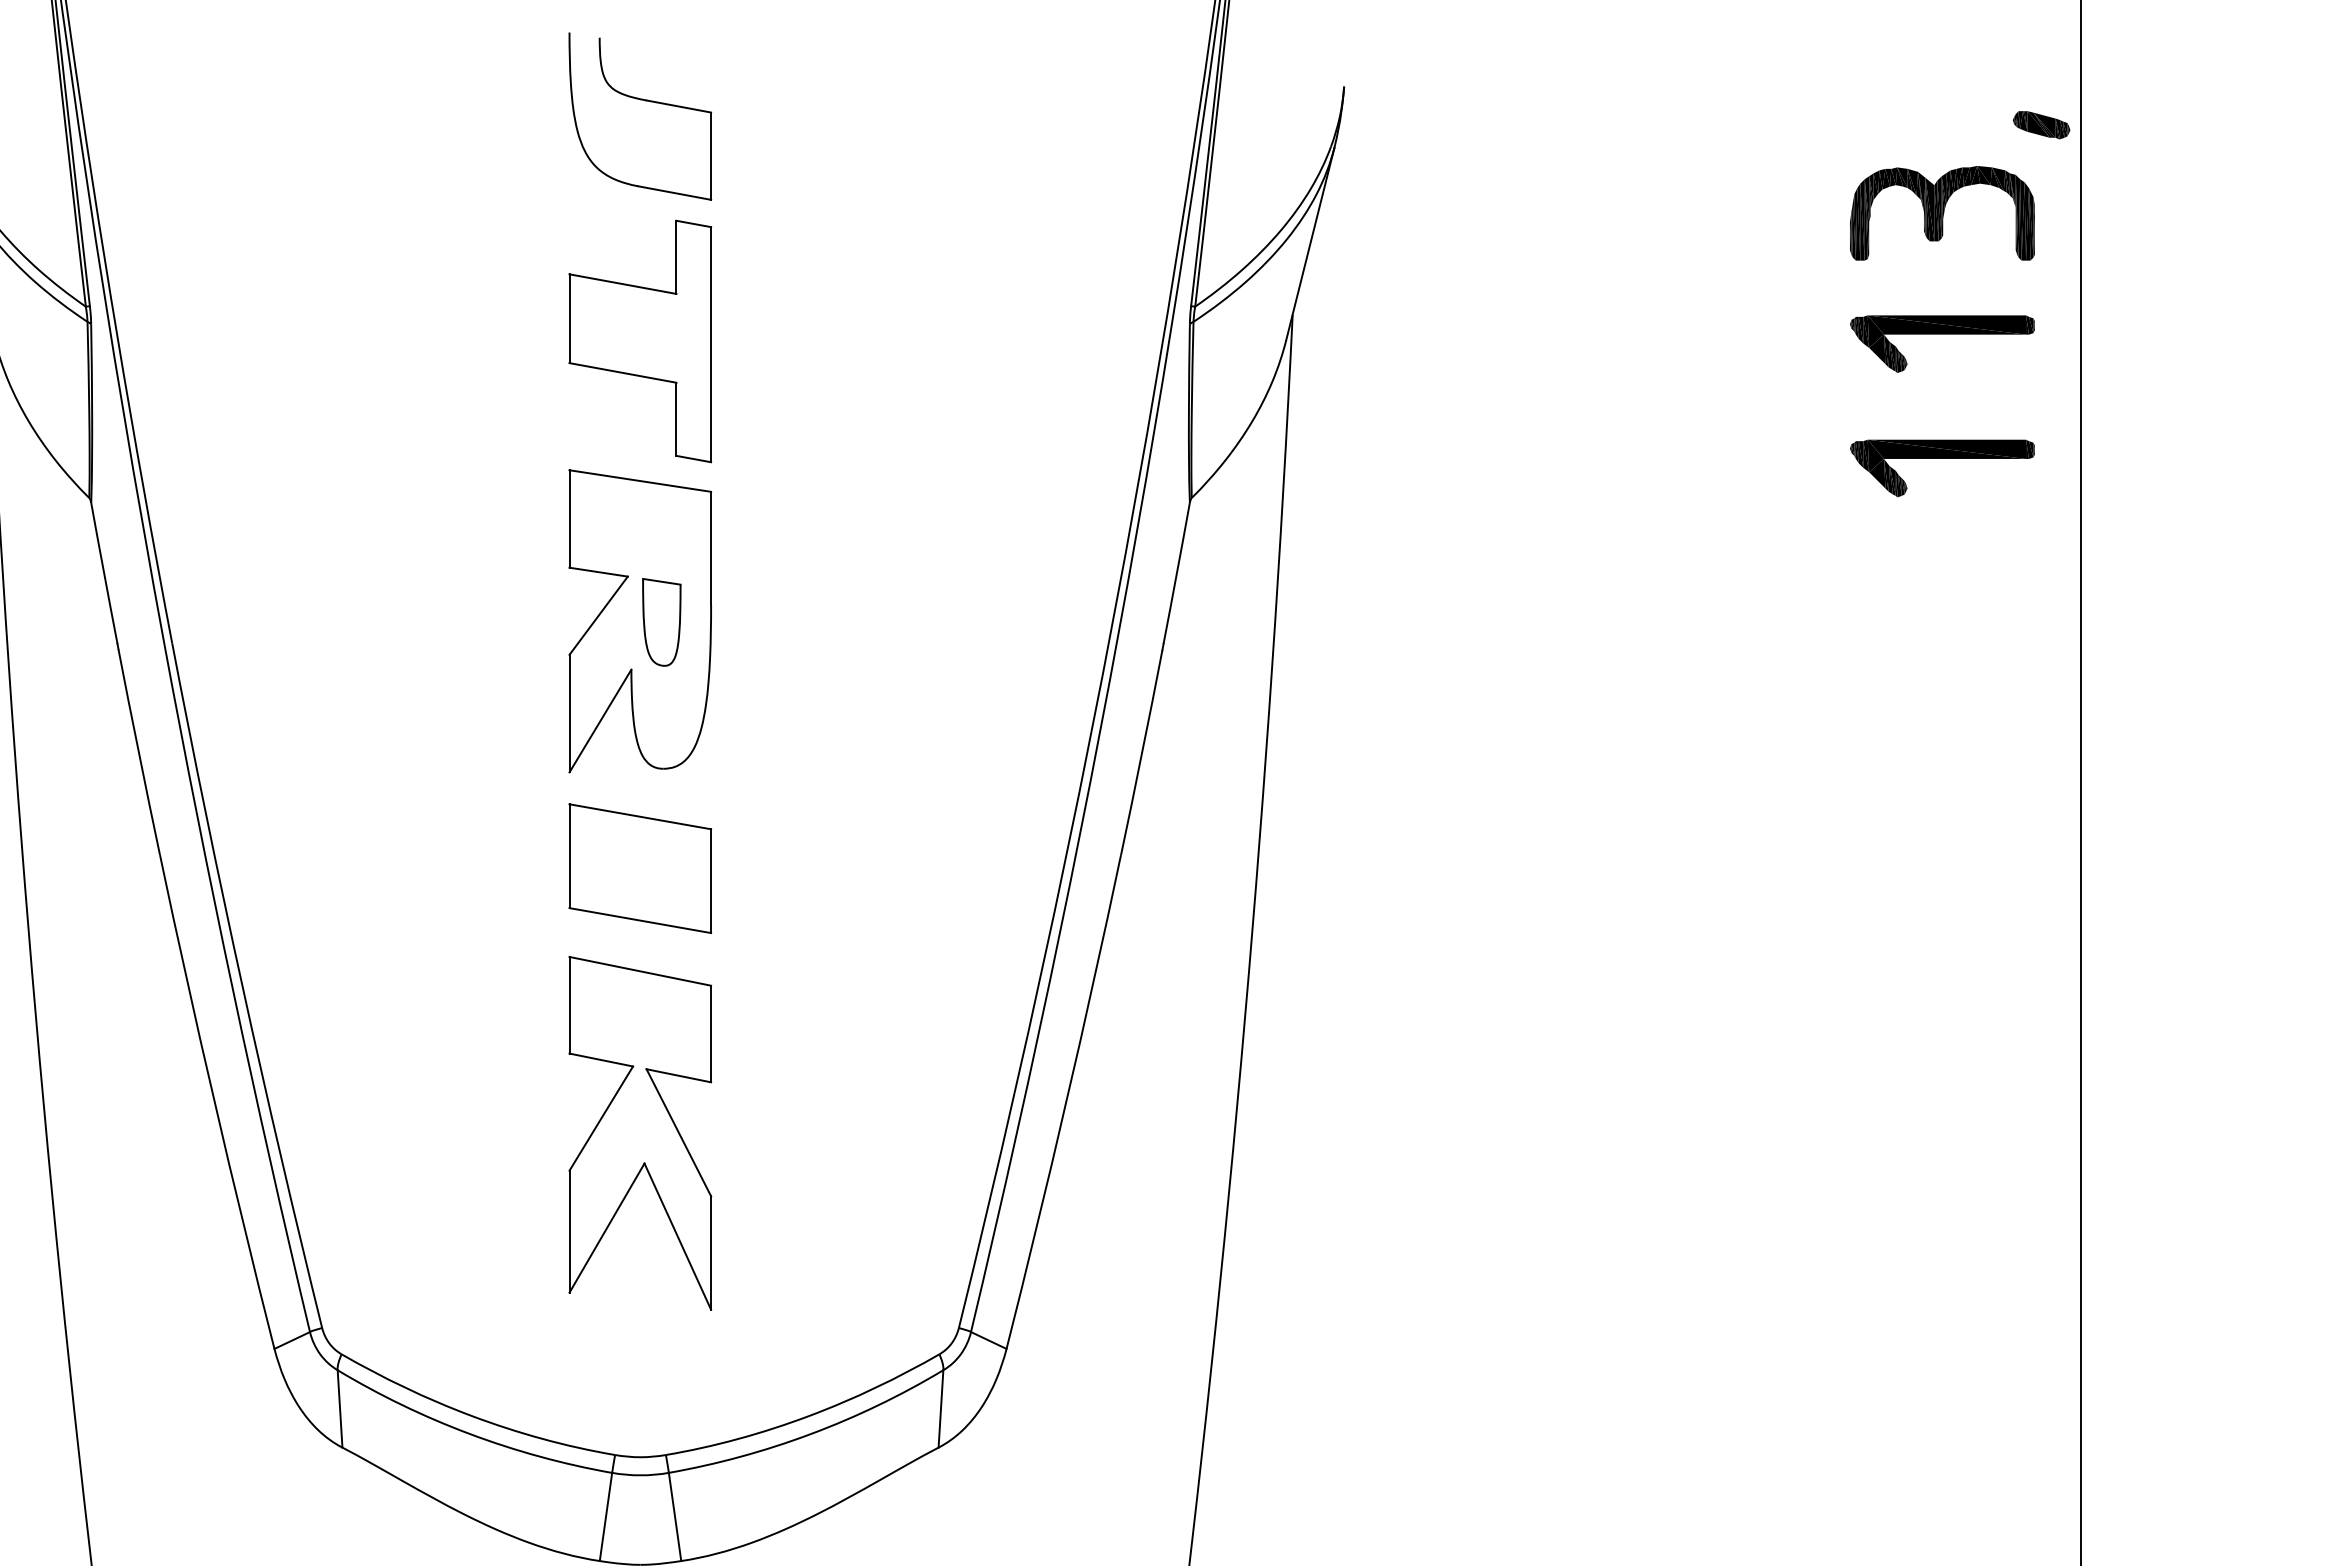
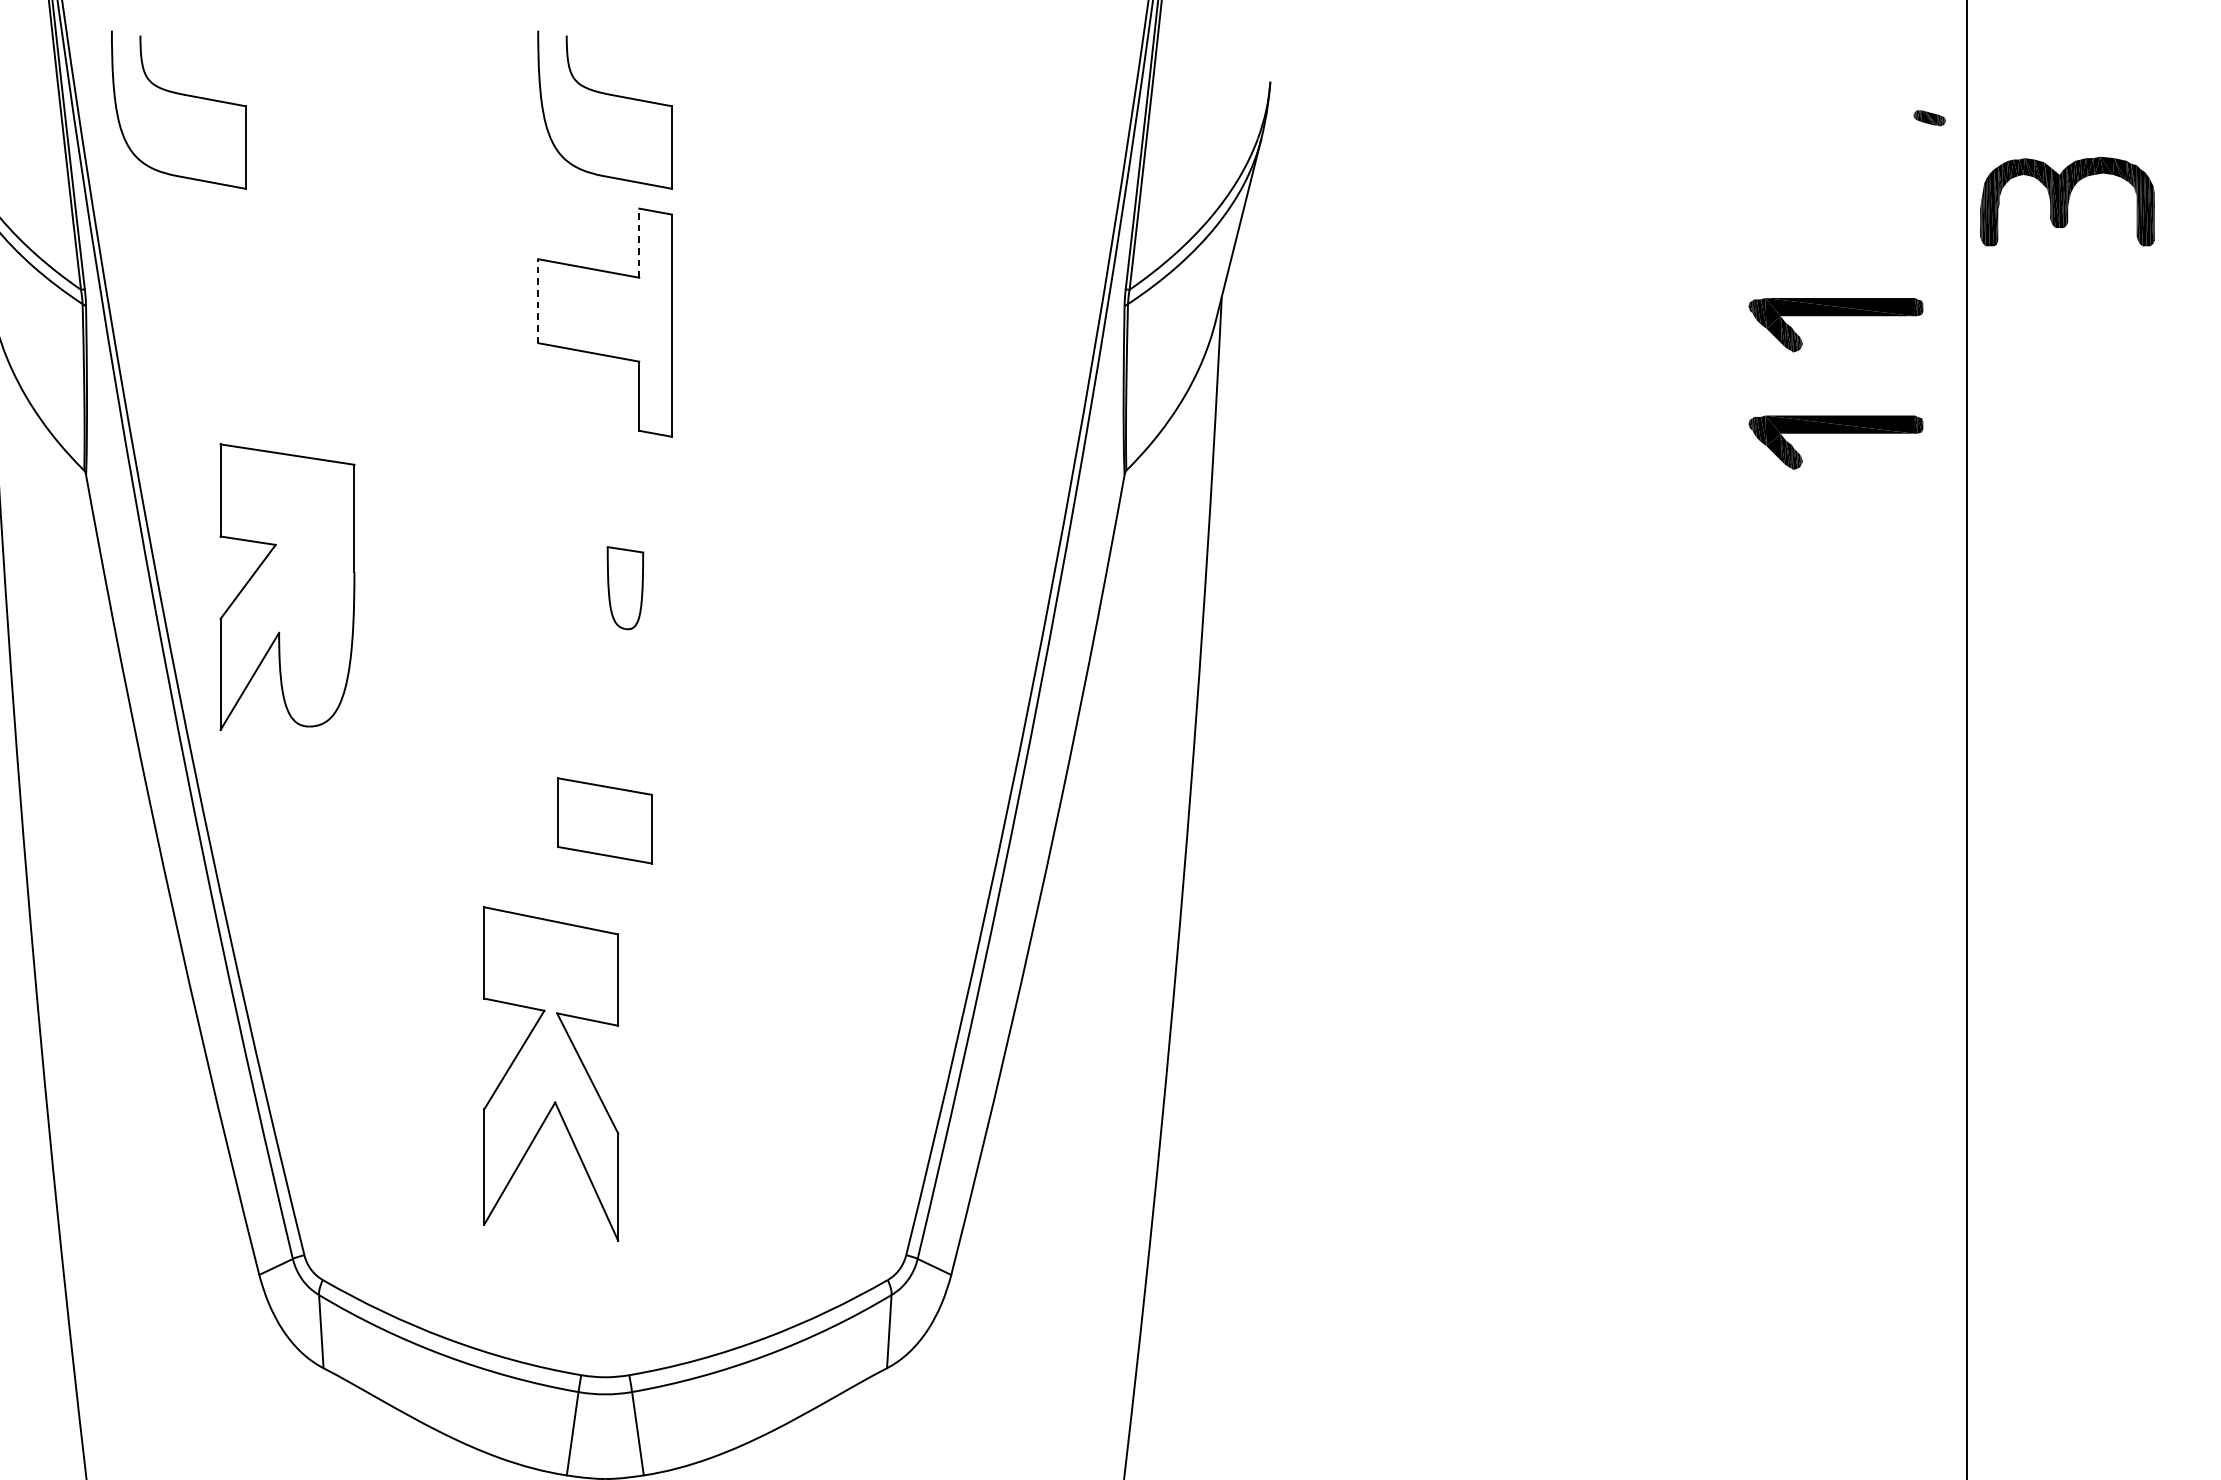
part: (194, 101) -> (183, 95), added
part: (2041, 125) -> (1929, 118), size x0.6
part: (1942, 213) -> (2067, 201), moved
line: (676, 257) -> (639, 243), solid -> dashed
line: (569, 318) -> (538, 300), solid -> dashed
part: (640, 621) -> (287, 587), moved
part: (640, 868) -> (605, 820), size x0.7
part: (640, 1133) -> (551, 1074), moved

